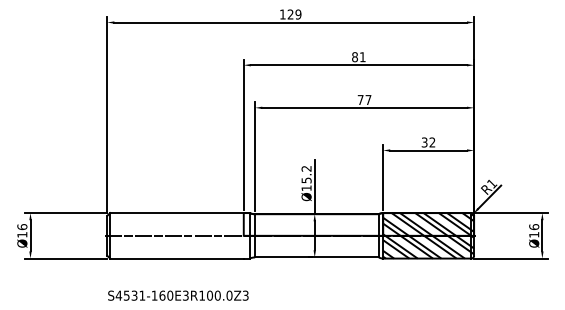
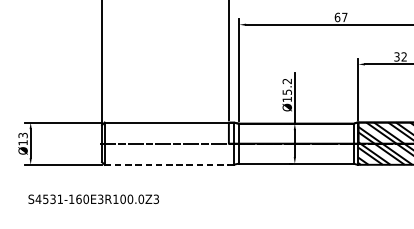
text: (360, 99) -> (337, 16), 77 -> 67
text: (22, 227) -> (23, 135), Ø16 -> Ø13
line: (176, 258) -> (166, 164), solid -> dashed
text: (178, 295) -> (93, 199), moved

